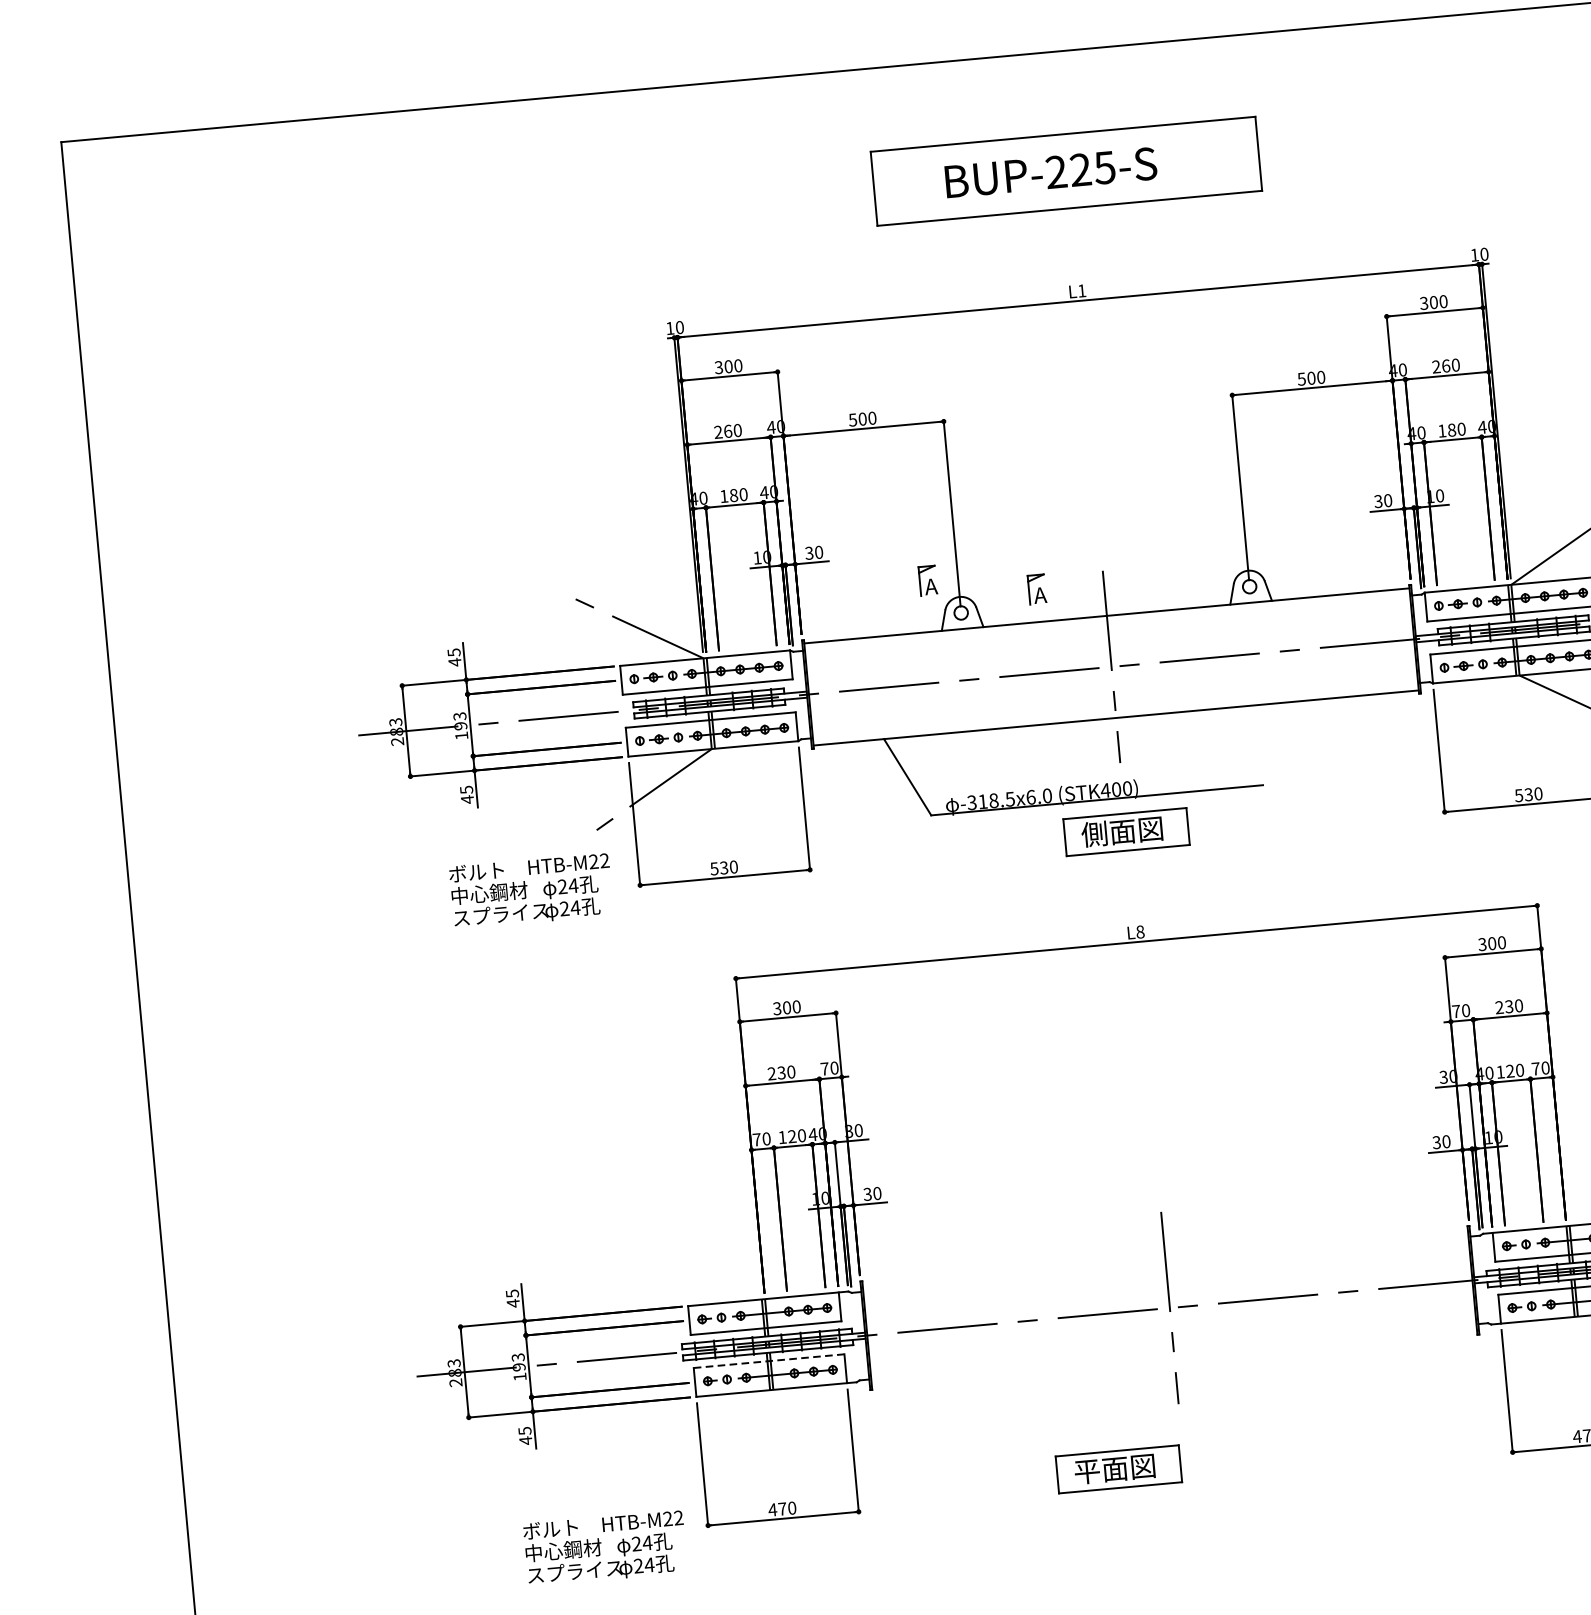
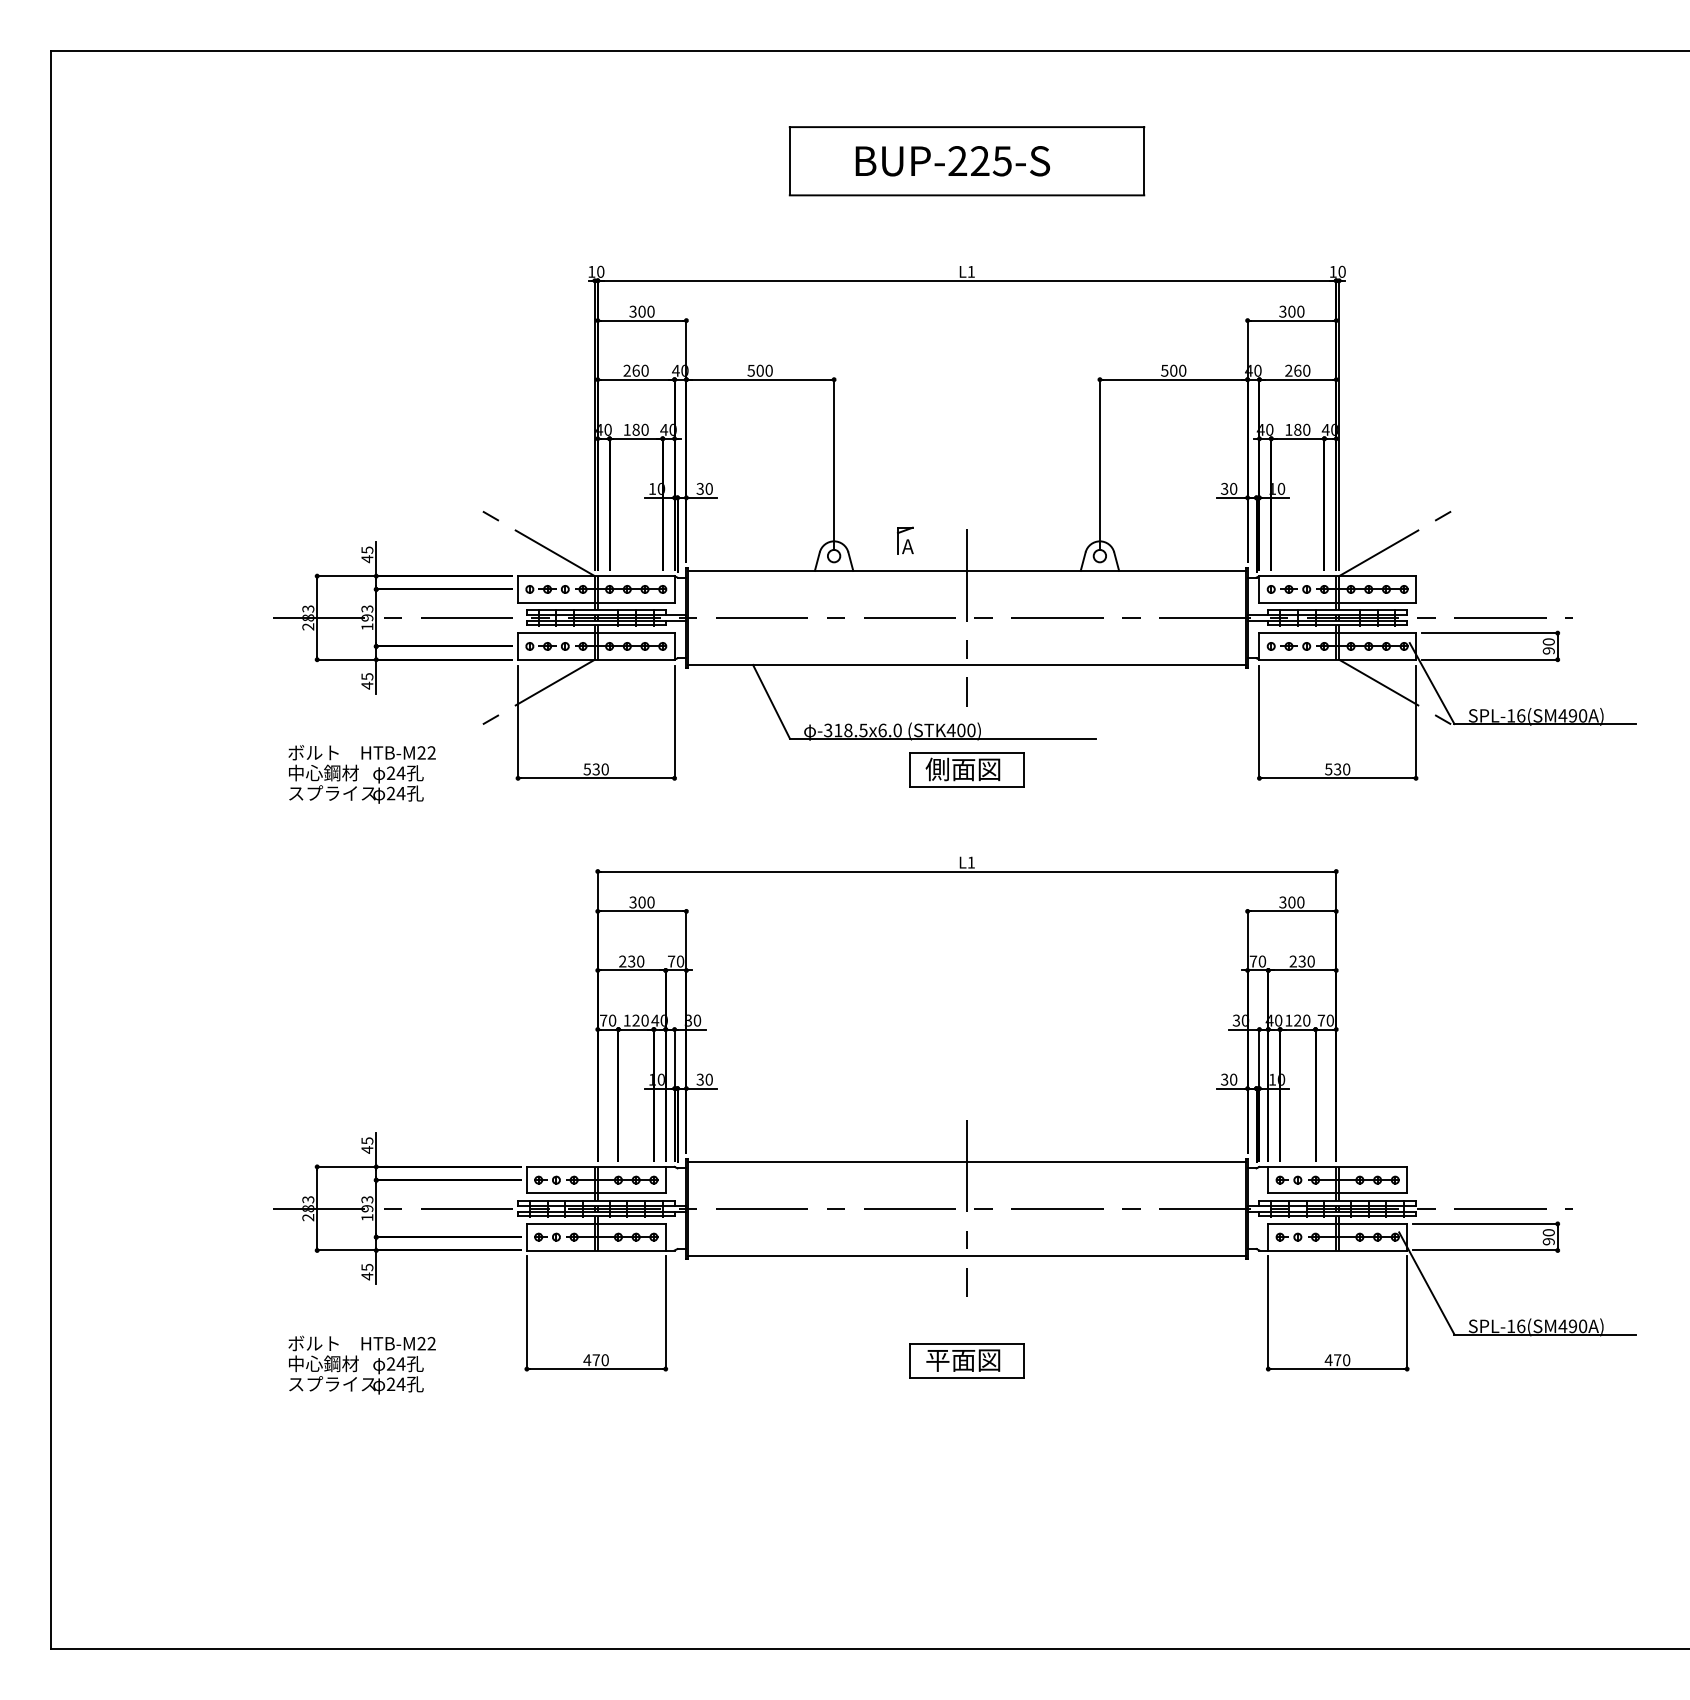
part: (928, 580) -> (806, 523), removed
text: (530, 891) -> (361, 774), moved
text: (1140, 931) -> (971, 862), L8 -> L1
line: (1164, 1256) -> (966, 1161), added
line: (1173, 1358) -> (966, 1255), added
line: (769, 1360) -> (596, 1223), dashed -> solid
part: (1118, 1468) -> (966, 1360), moved
text: (604, 1547) -> (361, 1364), moved

